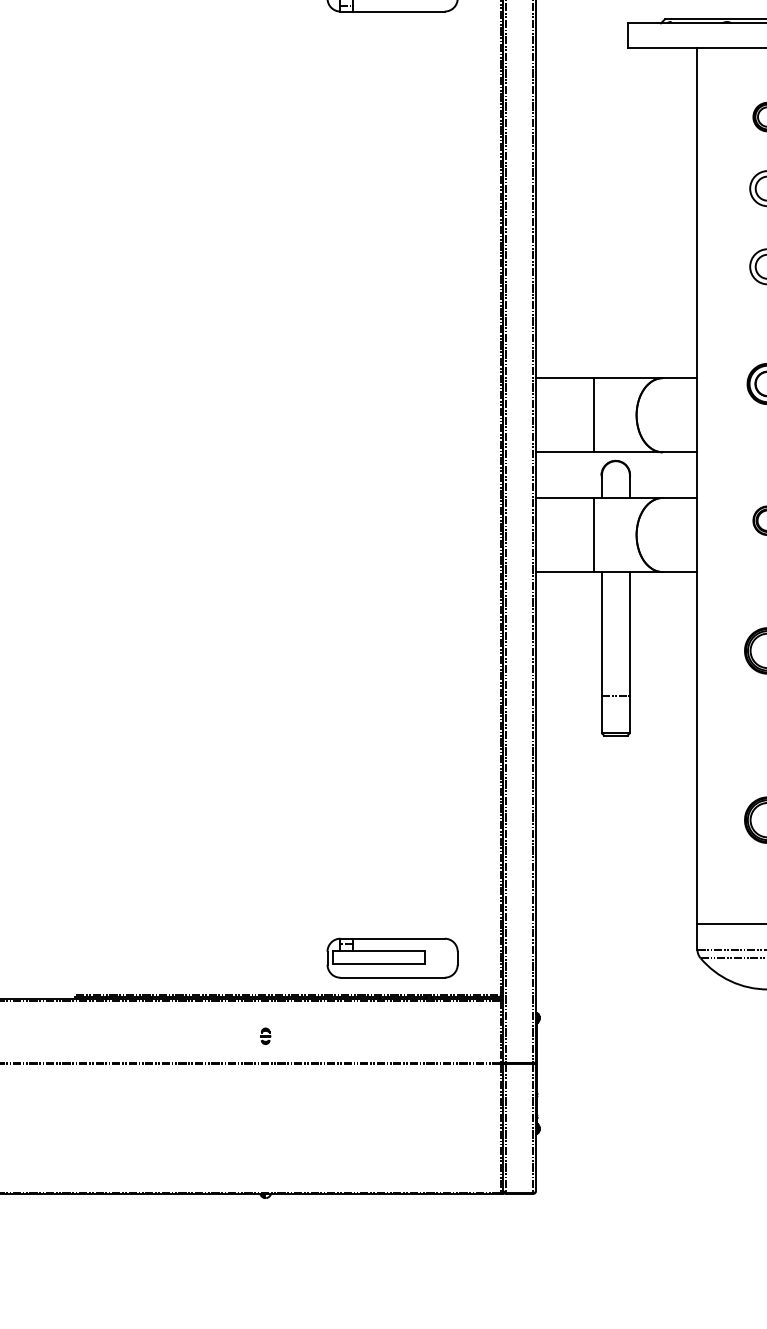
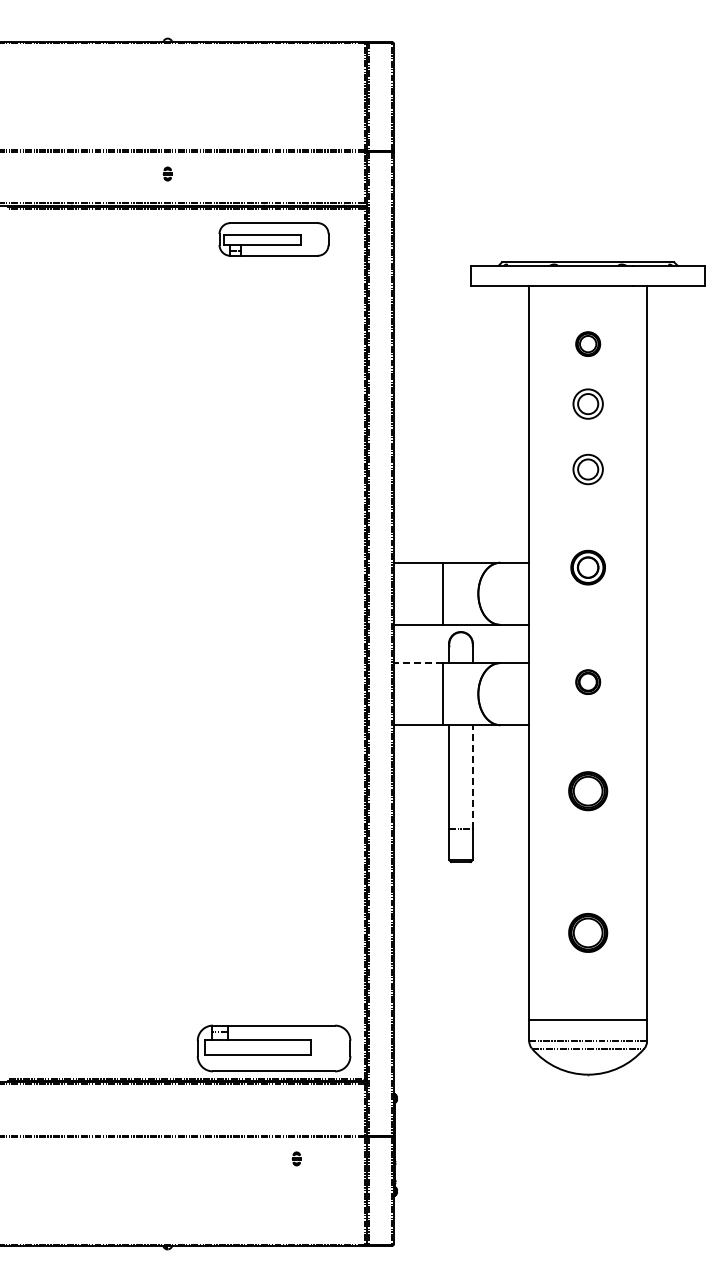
line: (563, 498) -> (417, 663), solid -> dashed
line: (629, 633) -> (472, 776), solid -> dashed
part: (391, 958) -> (273, 1048), size x1.4
part: (265, 1035) -> (296, 1158), moved

